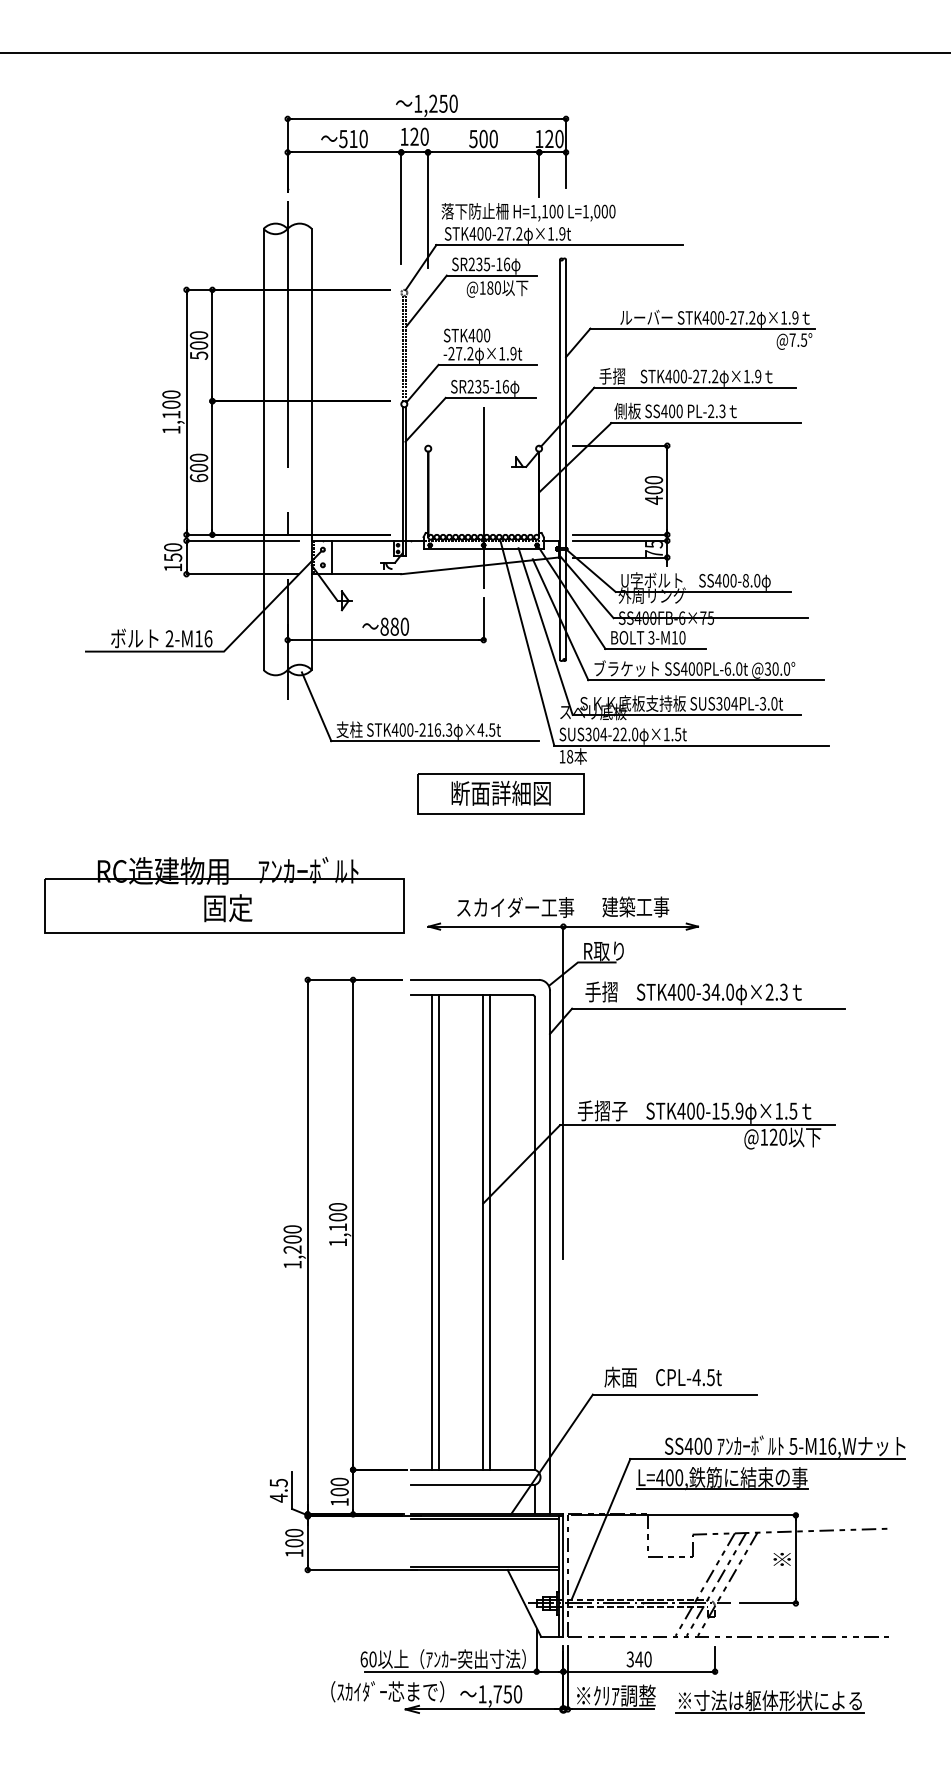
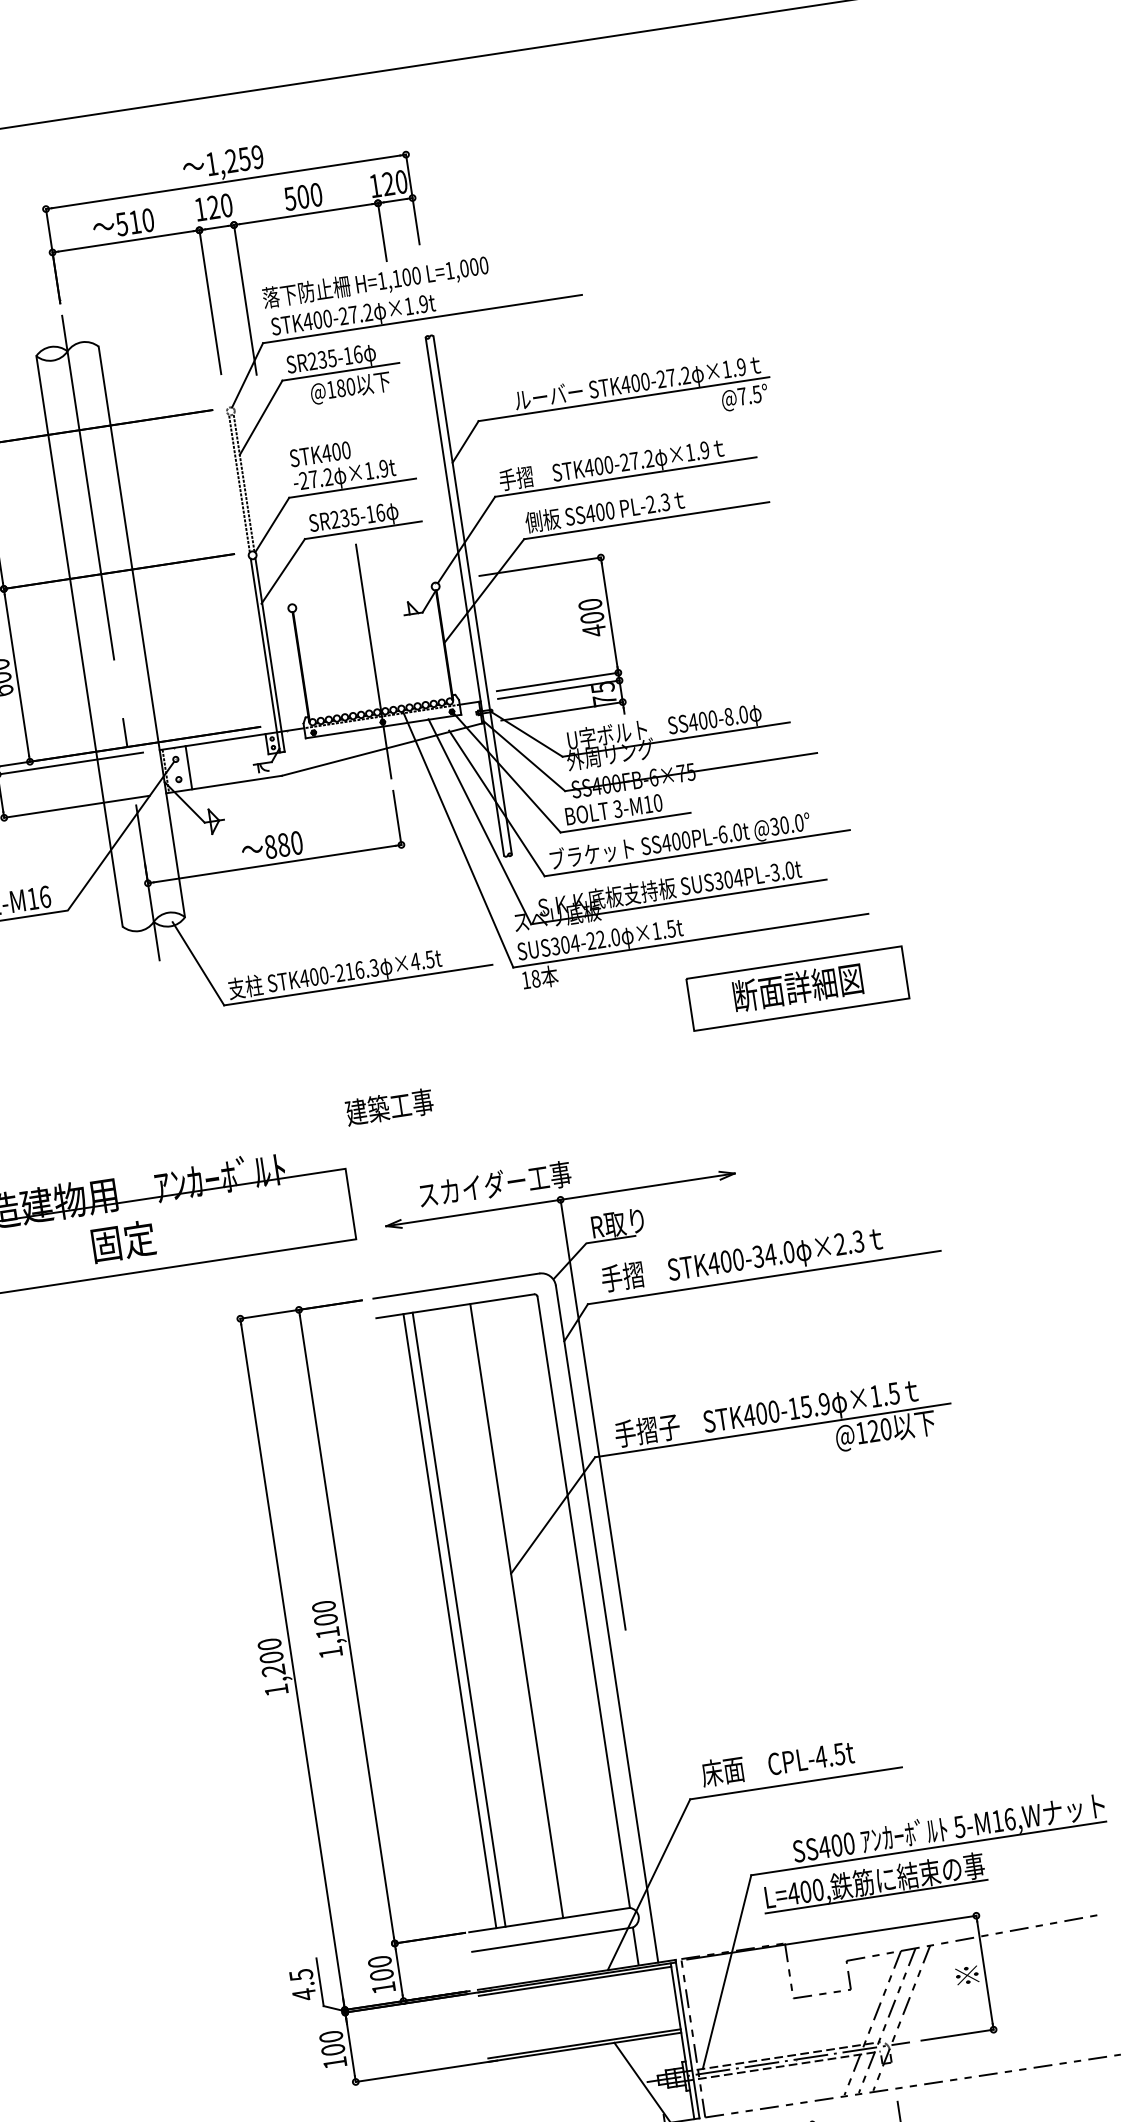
text: (453, 103) -> (257, 156), 1,250 -> 1,259
part: (500, 793) -> (797, 987), moved
text: (635, 906) -> (389, 1106), moved
line: (490, 1232) -> (526, 1609), removed

